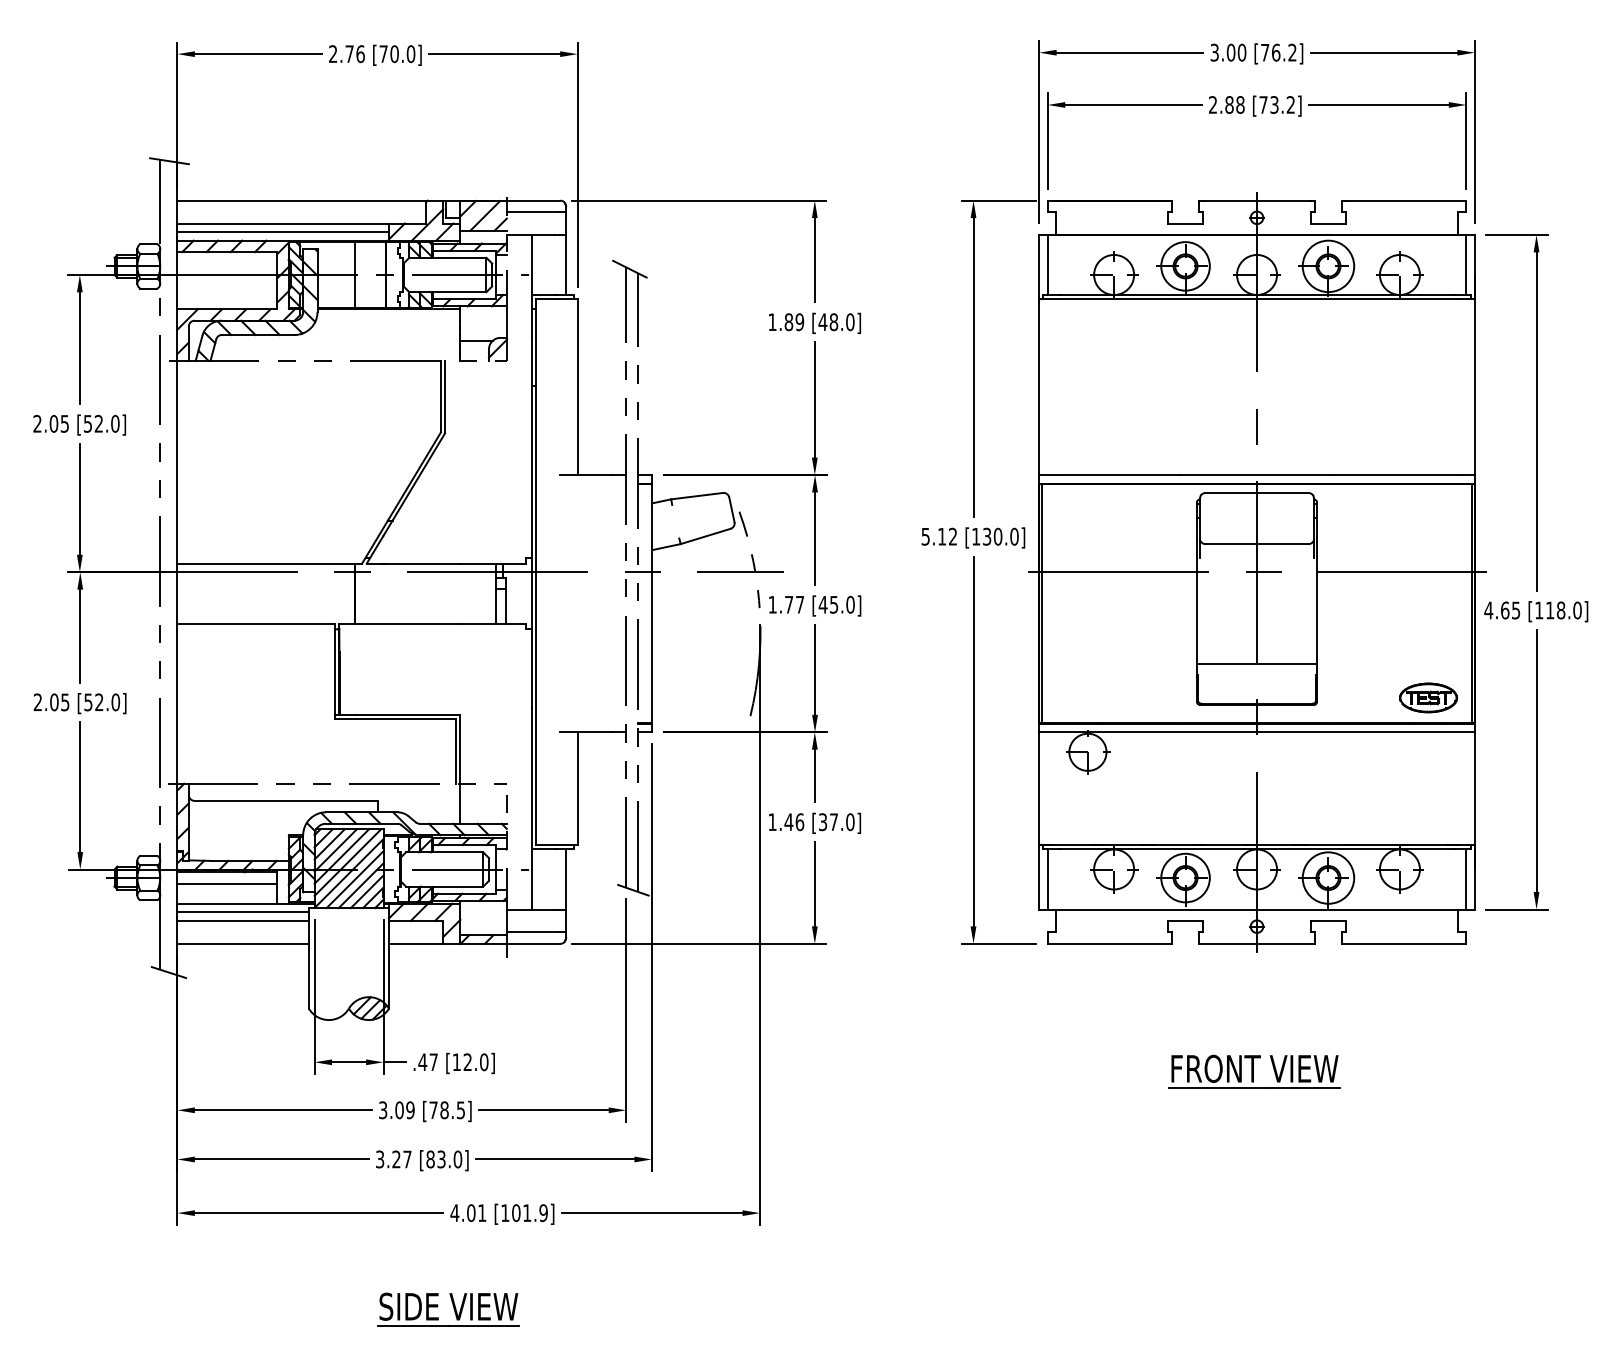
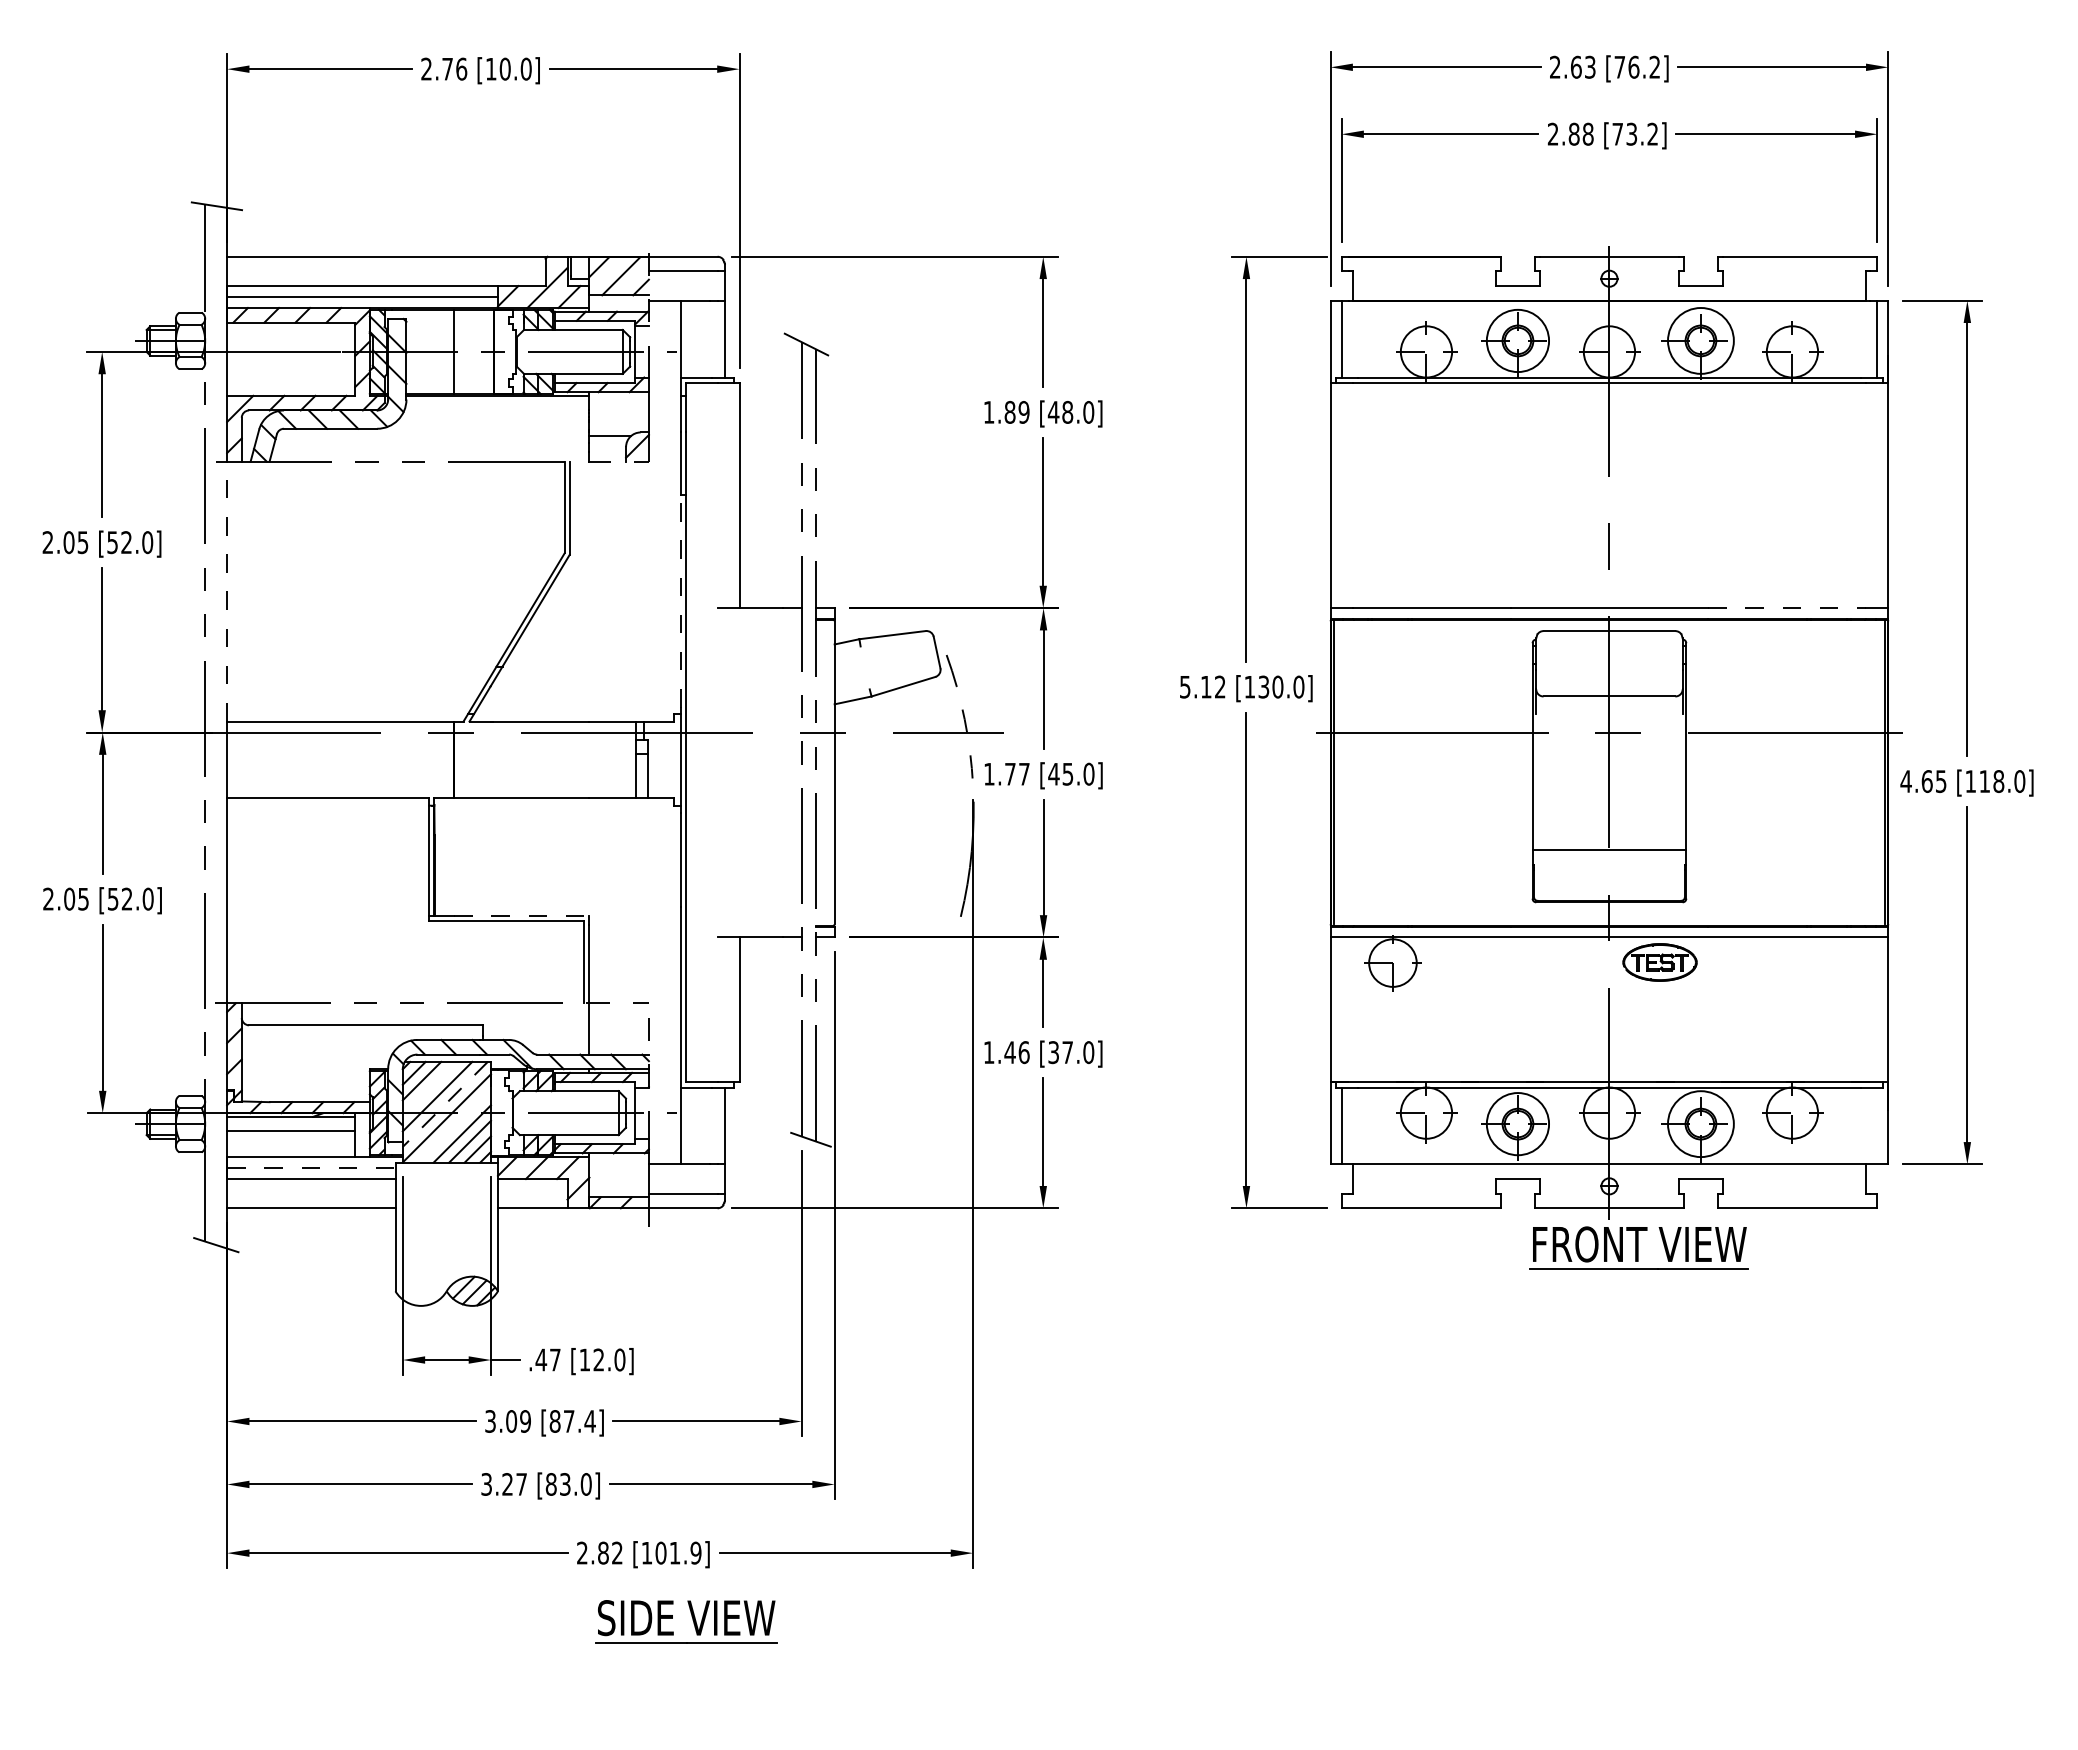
text: (1228, 52) -> (1572, 66), 3.00 -> 2.63
text: (383, 54) -> (491, 69), [70.0] -> [10.0]
line: (177, 462) -> (227, 591), solid -> dashed
line: (531, 469) -> (680, 601), solid -> dashed
line: (1396, 475) -> (1787, 608), solid -> dashed
part: (1428, 697) -> (1659, 962), moved
line: (407, 715) -> (521, 915), solid -> dashed
line: (335, 850) -> (429, 1088), removed
line: (347, 862) -> (444, 1104), solid -> dashed
line: (355, 879) -> (454, 1125), removed
line: (1466, 879) -> (1877, 1125), removed
line: (243, 912) -> (311, 1168), solid -> dashed
part: (1253, 1071) -> (1638, 1247), moved
text: (447, 1110) -> (572, 1421), [78.5] -> [87.4]
text: (468, 1212) -> (599, 1552), 4.01 -> 2.82
part: (453, 1308) -> (692, 1620), moved

